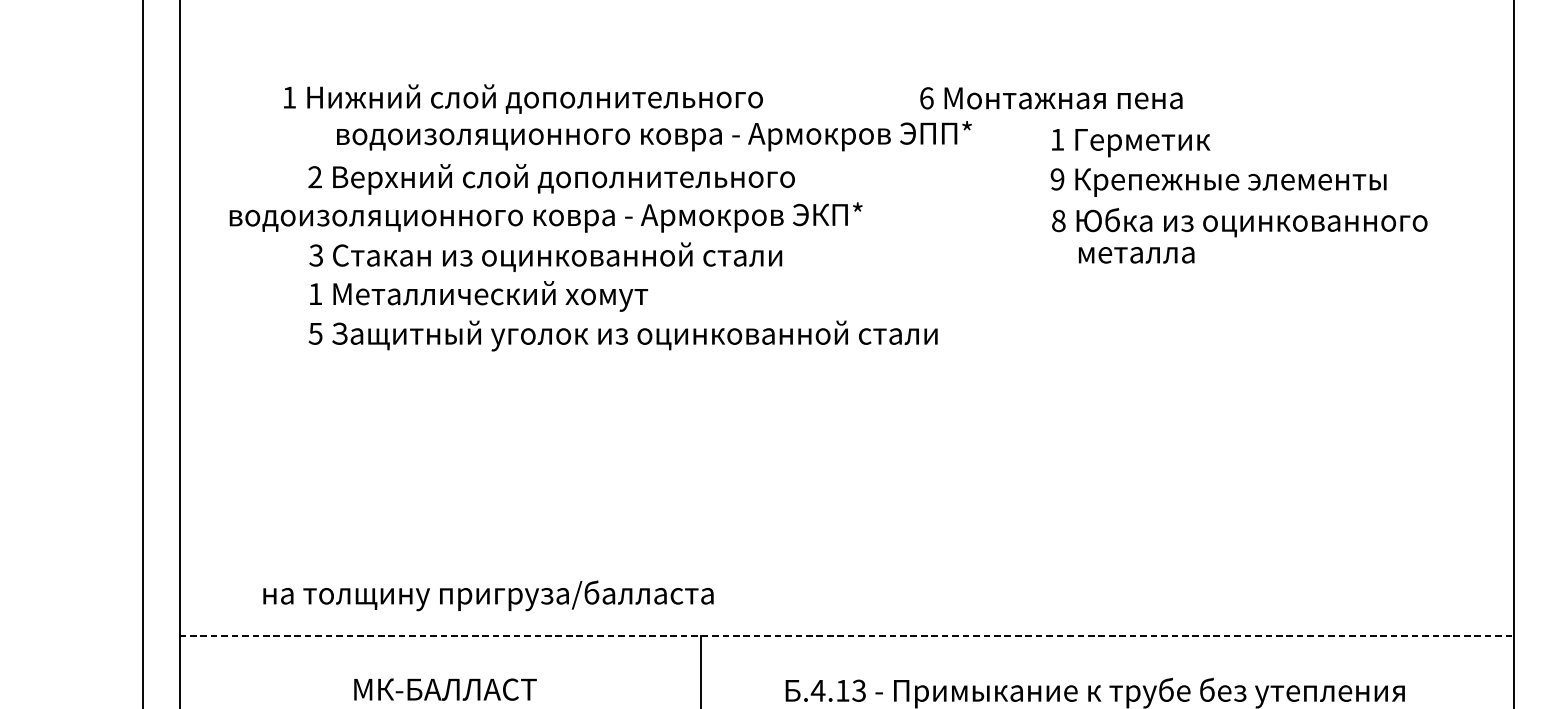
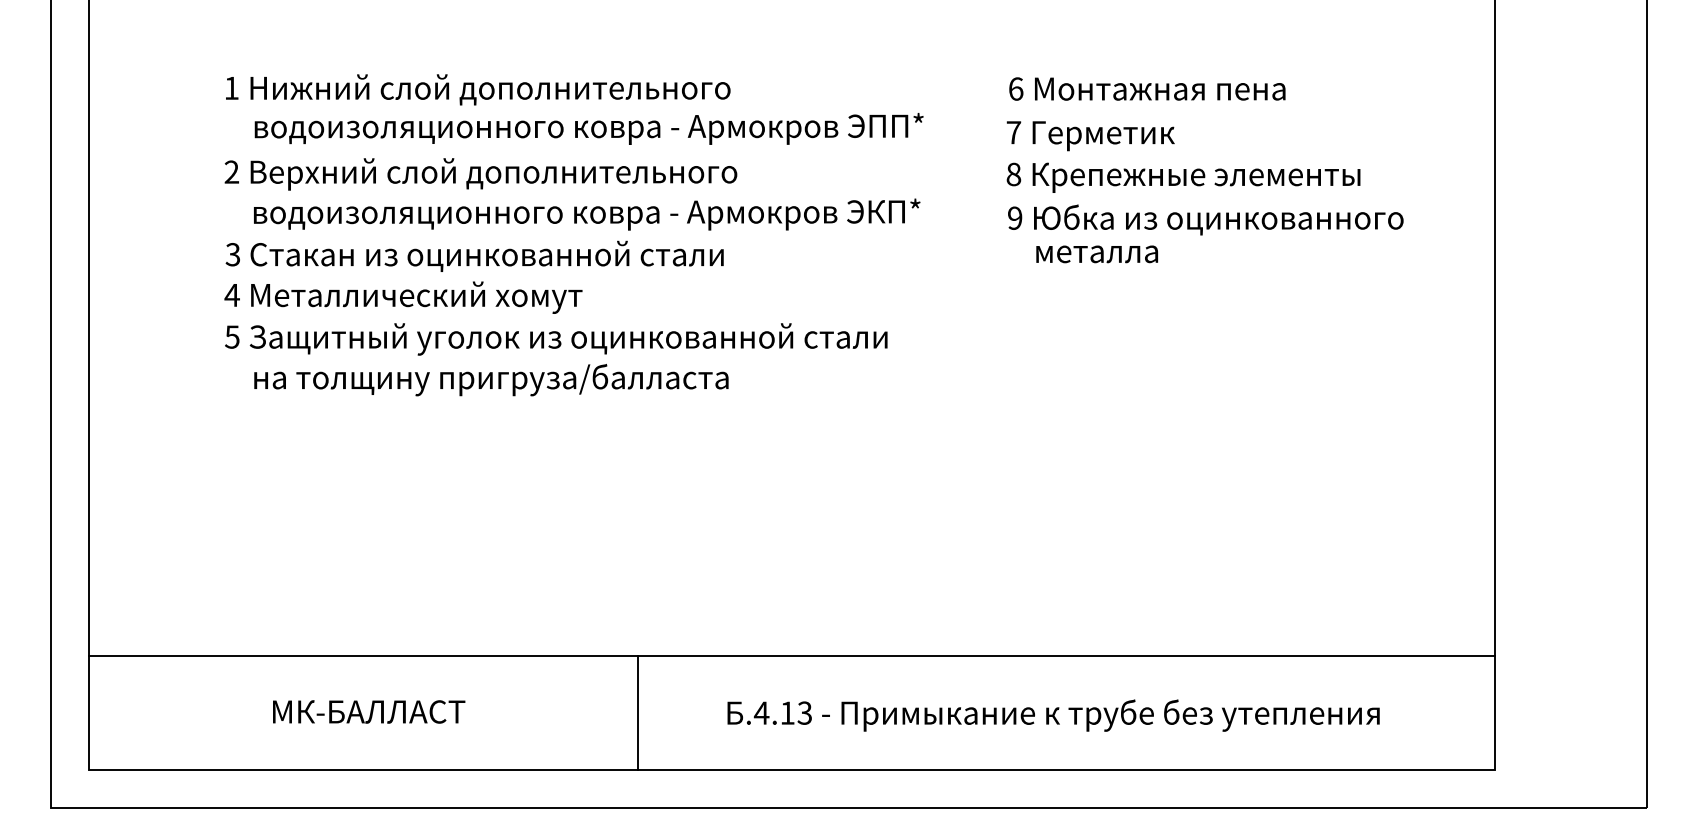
text: (1051, 97) -> (1147, 88), moved
text: (523, 98) -> (478, 89), moved
text: (1057, 139) -> (1013, 132), 1 -> 7
text: (1057, 179) -> (1013, 174), 9 -> 8
text: (546, 217) -> (587, 214), moved
text: (1059, 220) -> (1015, 217), 8 -> 9
text: (314, 294) -> (231, 295), 1 -> 4
text: (488, 596) -> (491, 380), moved
line: (847, 636) -> (792, 655), dashed -> solid

